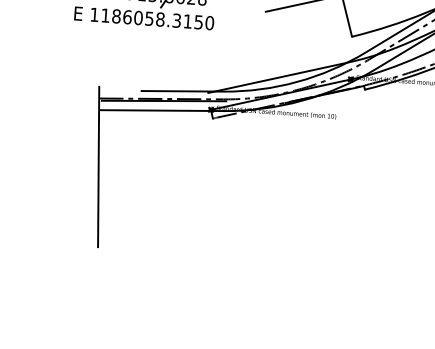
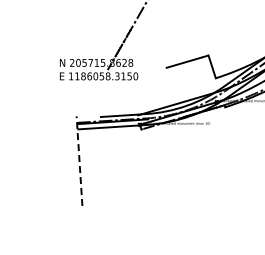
line: (98, 167) -> (79, 161), solid -> dashed

